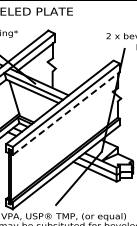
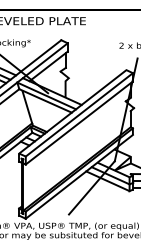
line: (66, 113) -> (79, 123), dashed -> solid

